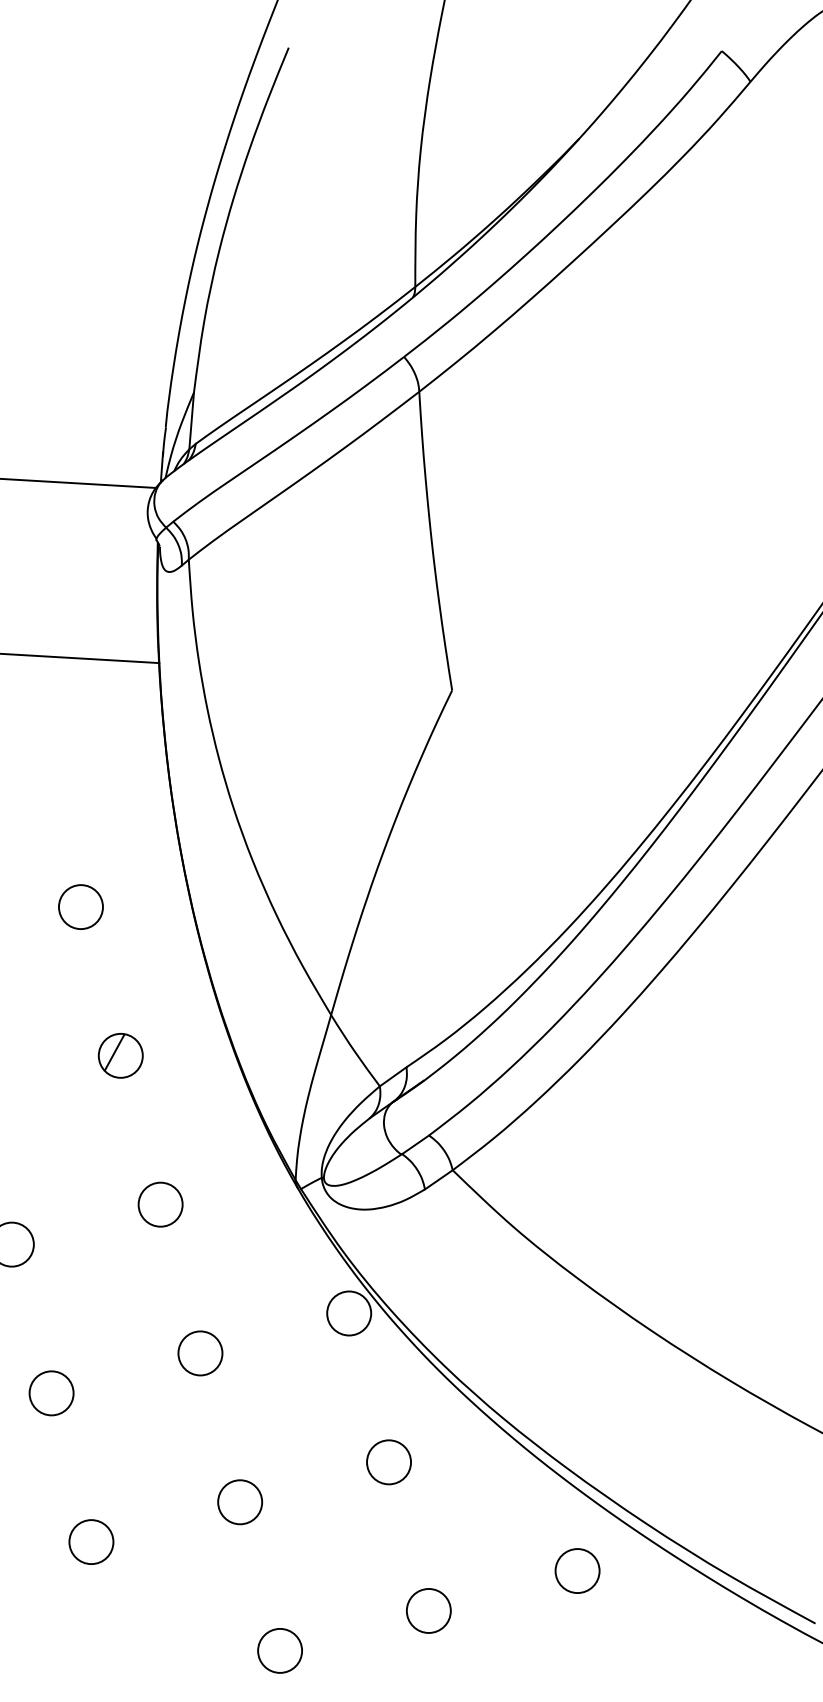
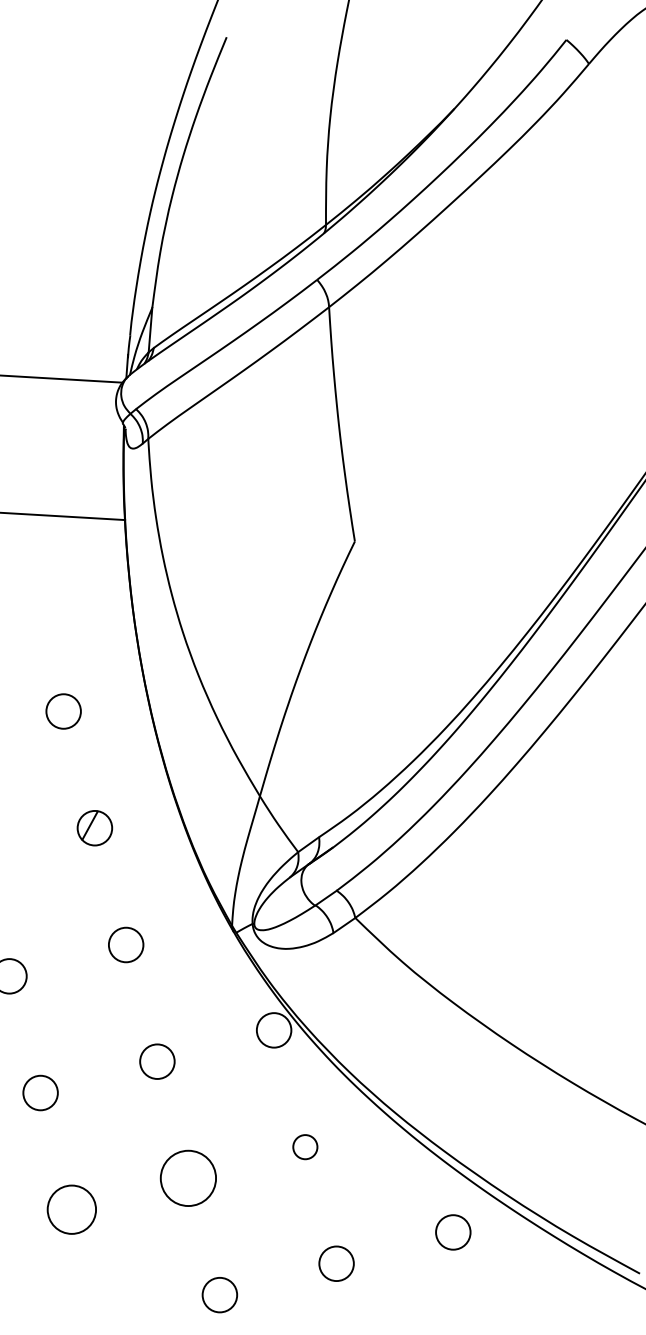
circle: (389, 1462) -> (305, 1147), size x0.7
circle: (240, 1502) -> (188, 1178), size x1.6
circle: (91, 1542) -> (71, 1210), size x1.4

